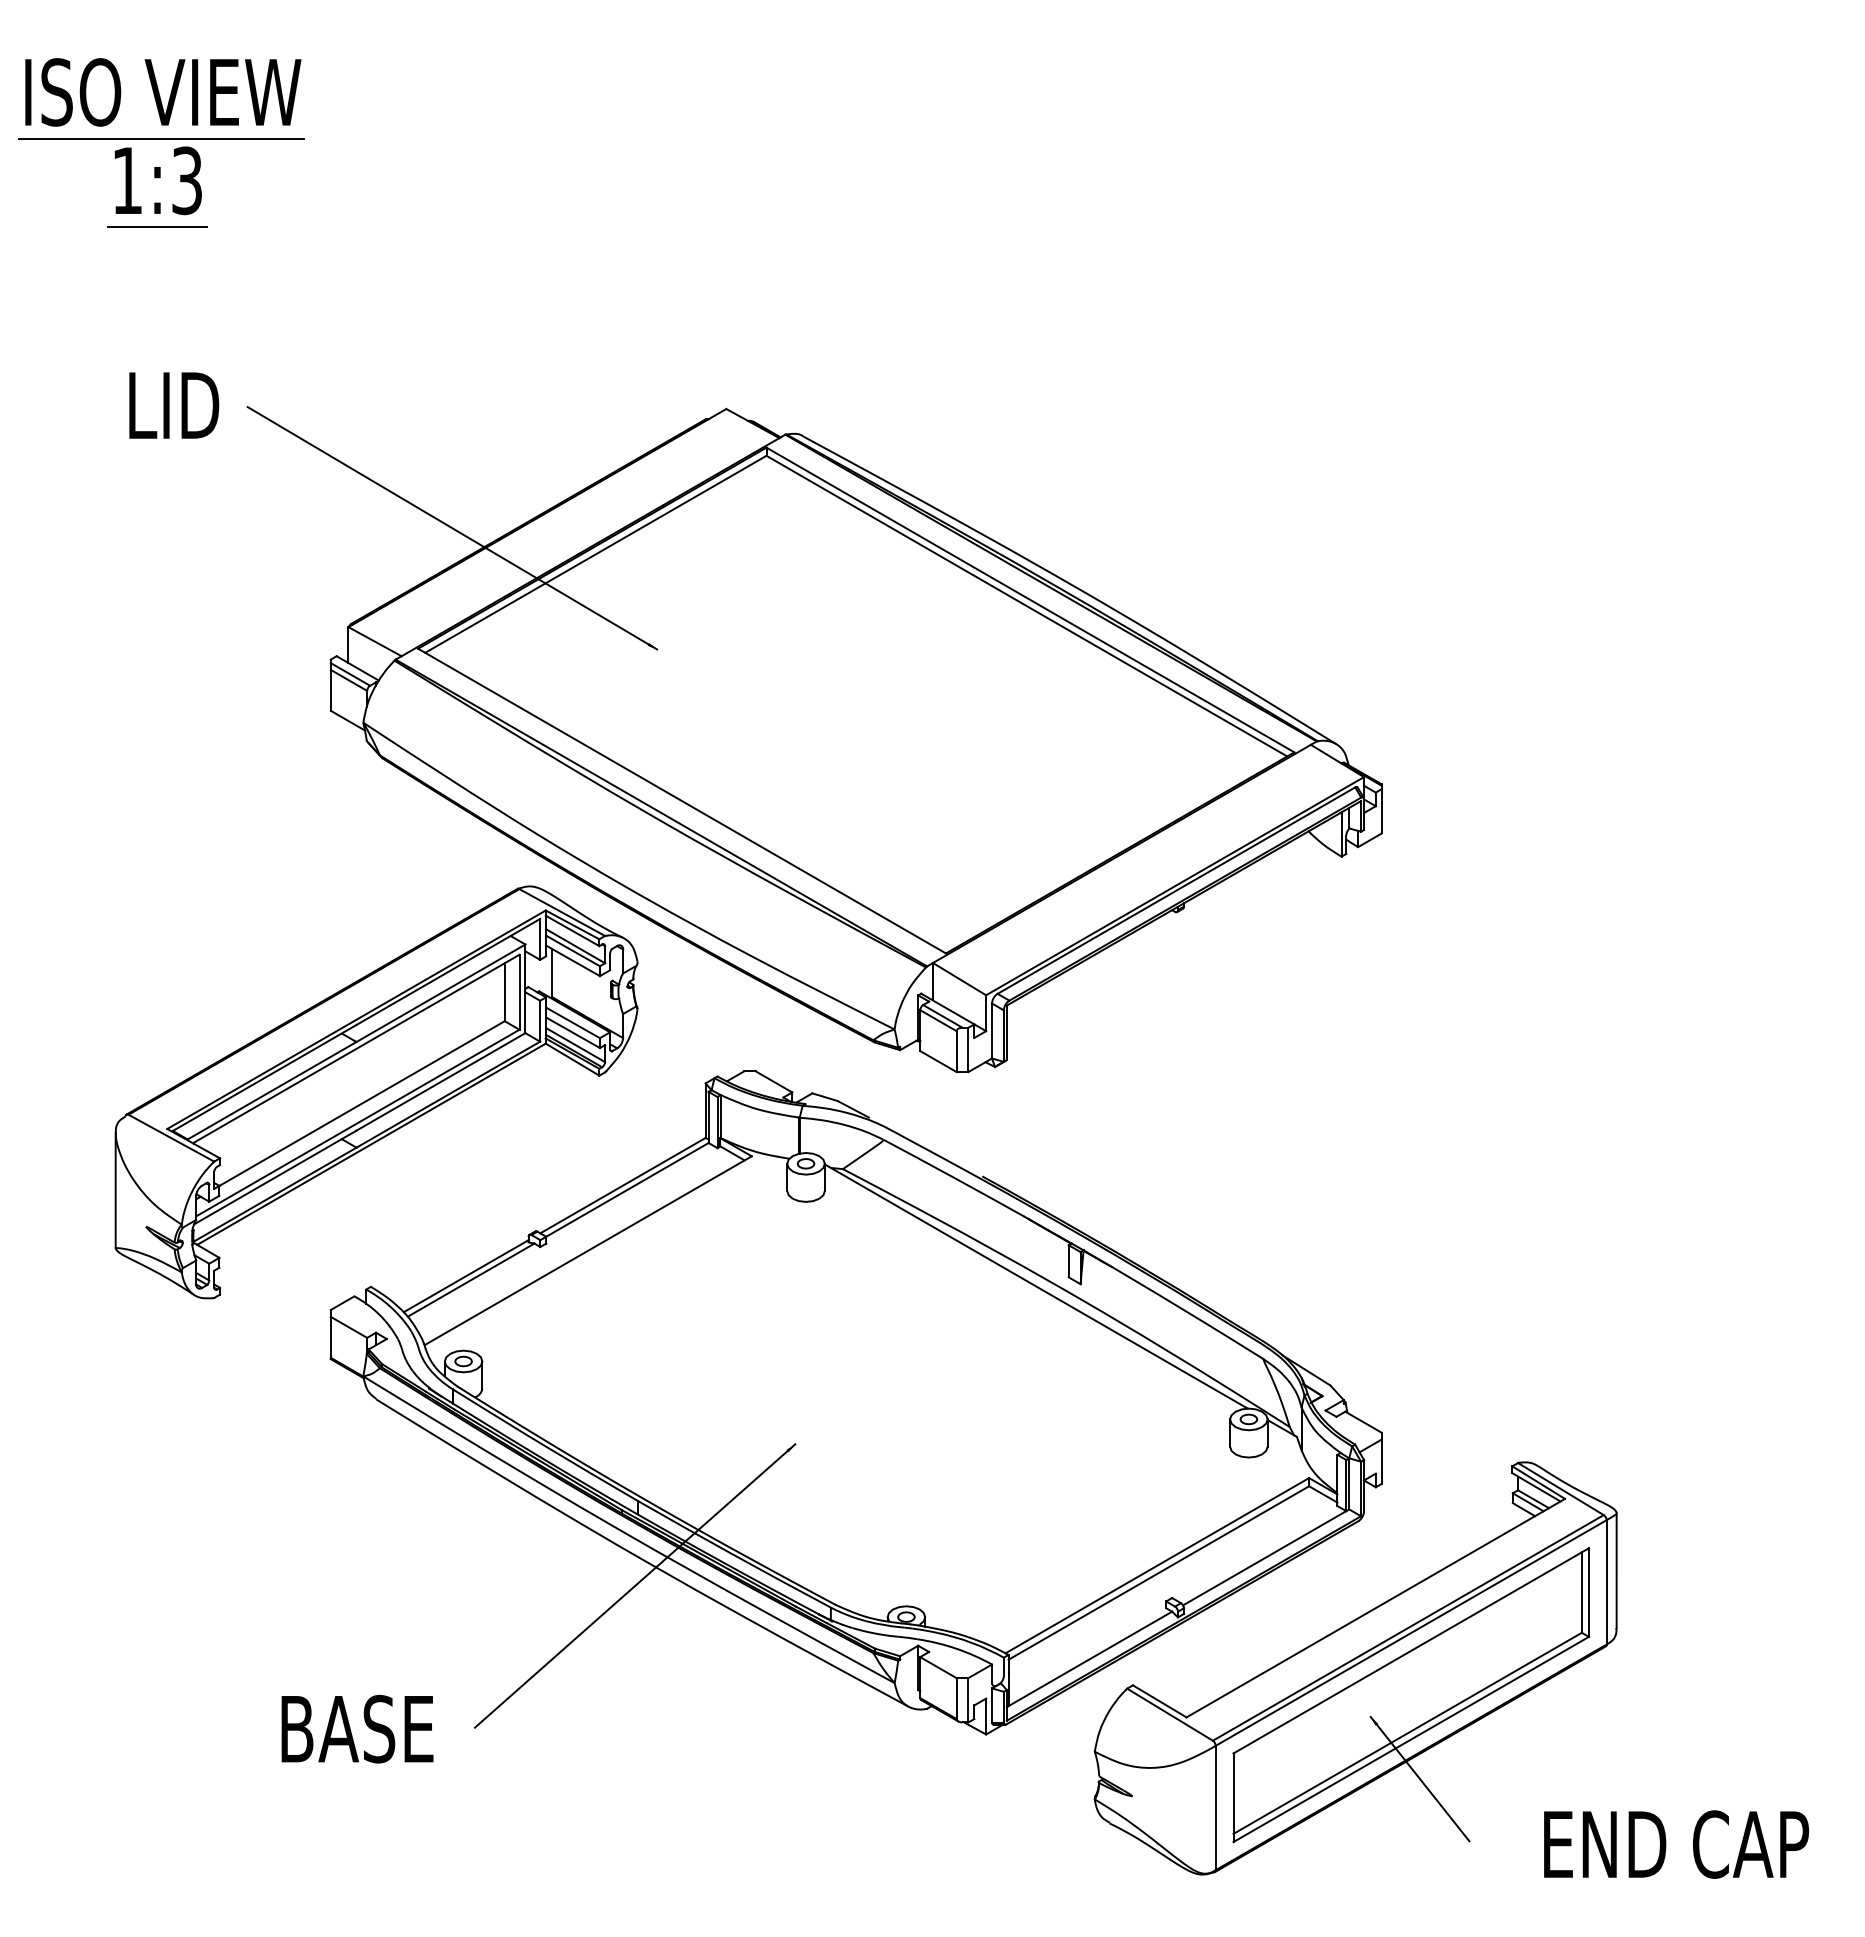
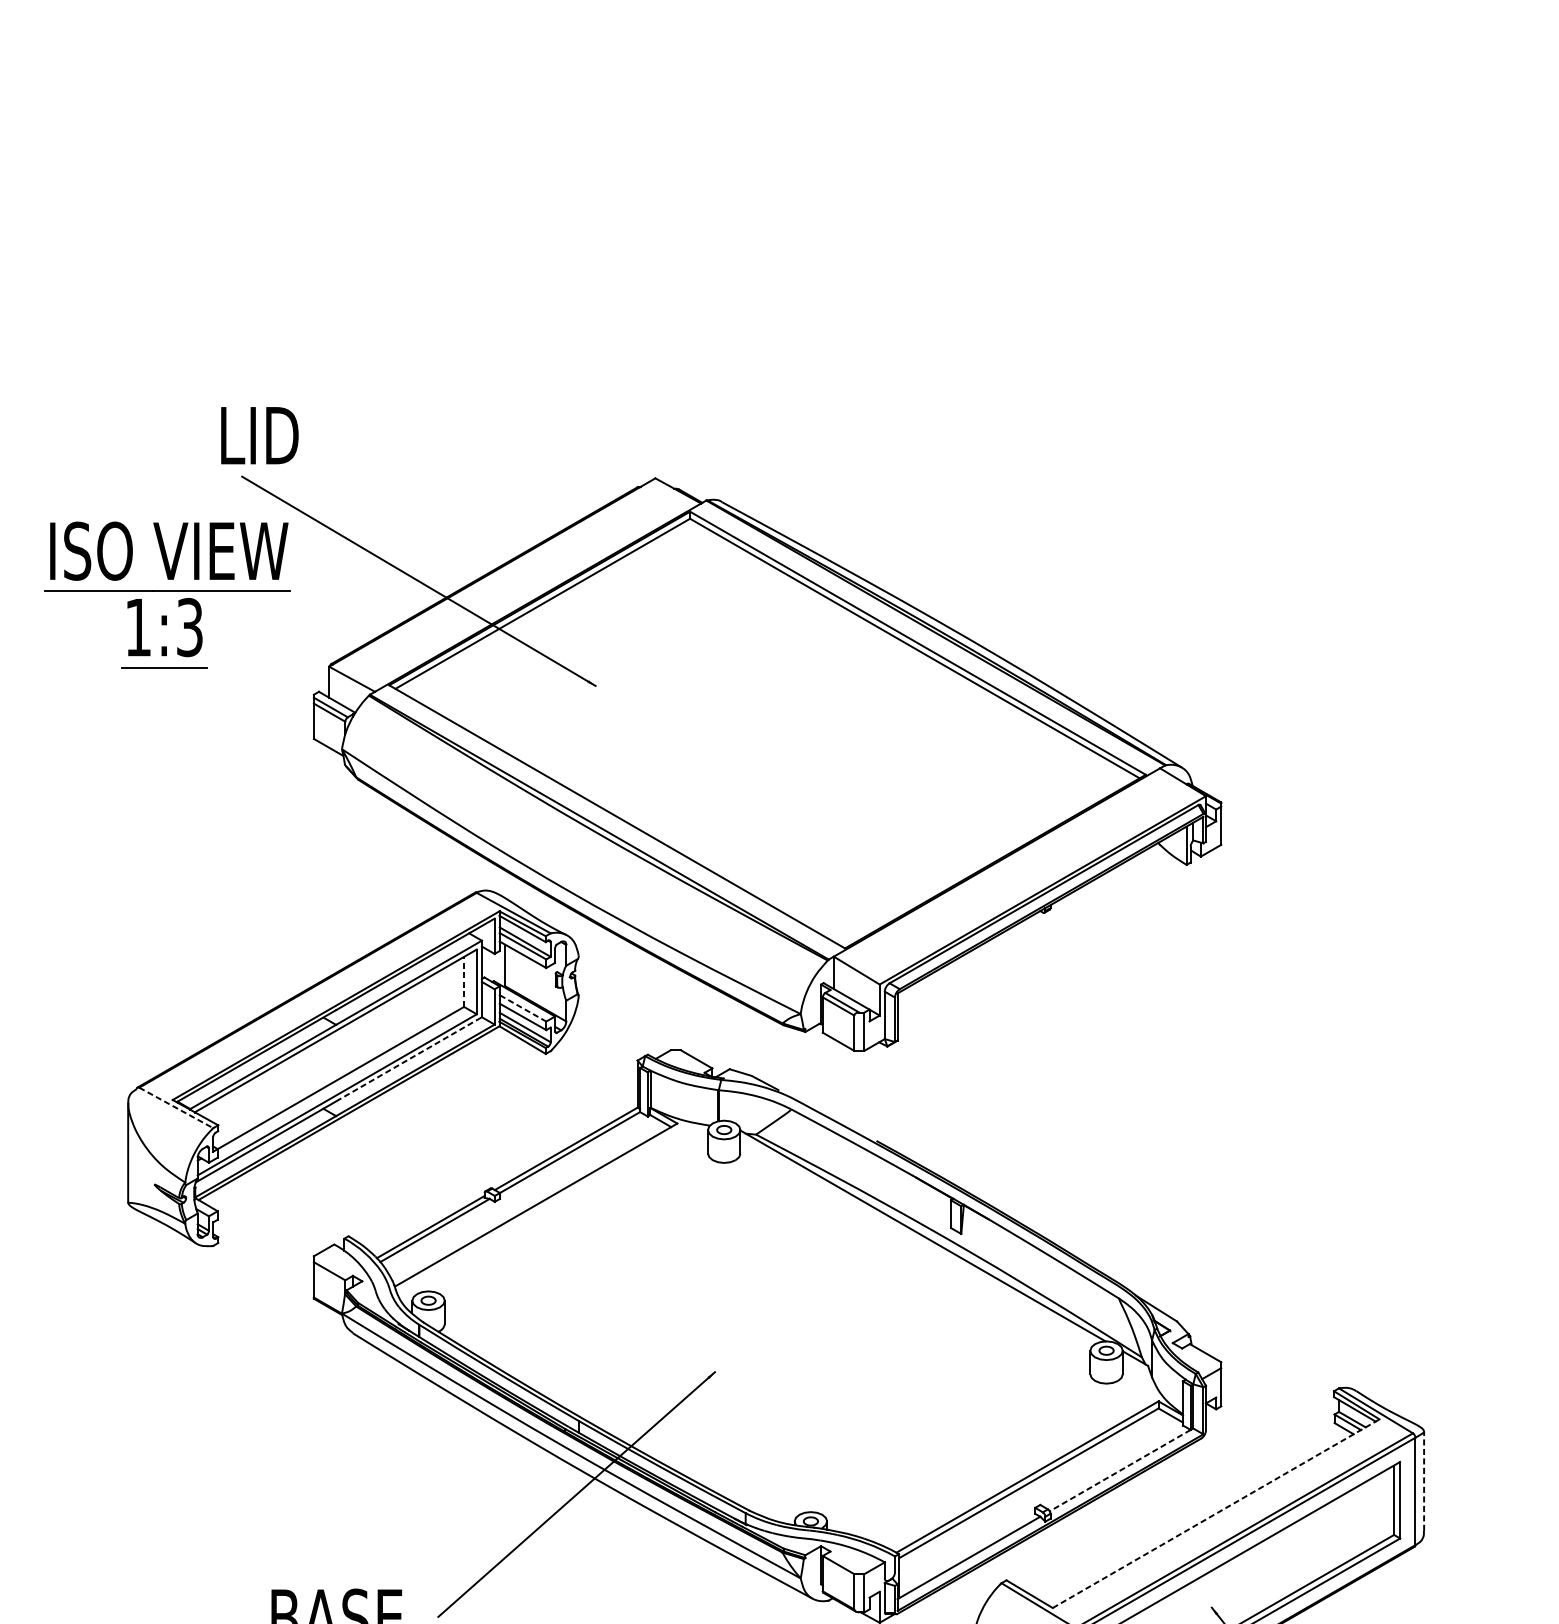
part: (161, 142) -> (167, 594), moved
text: (174, 405) -> (260, 435), moved
line: (504, 992) -> (463, 982), solid -> dashed
line: (573, 1022) -> (523, 1008), solid -> dashed
line: (441, 1081) -> (409, 1058), solid -> dashed
line: (171, 1138) -> (176, 1108), solid -> dashed
line: (1264, 1558) -> (1120, 1470), solid -> dashed
line: (1616, 1570) -> (1423, 1481), solid -> dashed
line: (1375, 1608) -> (1215, 1513), solid -> dashed

